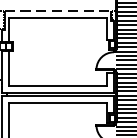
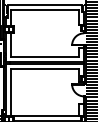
line: (58, 10) -> (45, 4), dashed -> solid

